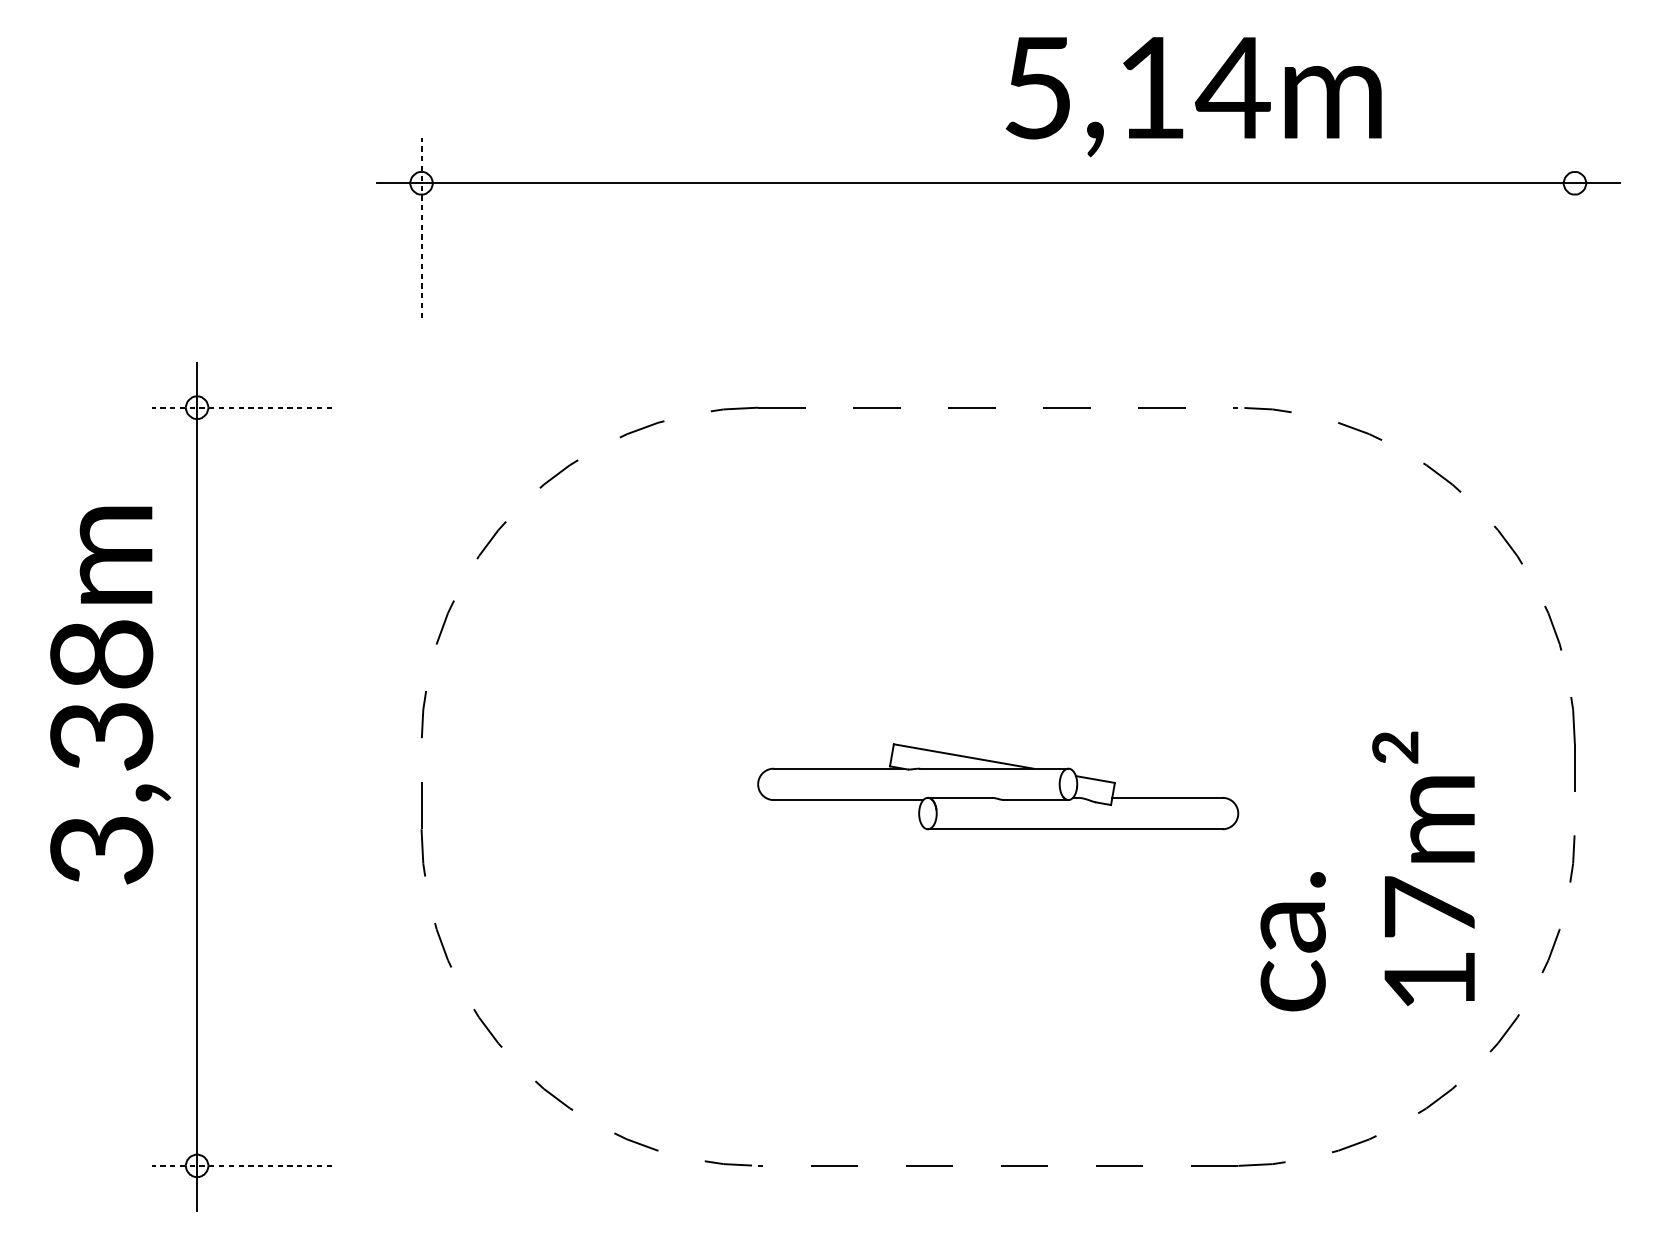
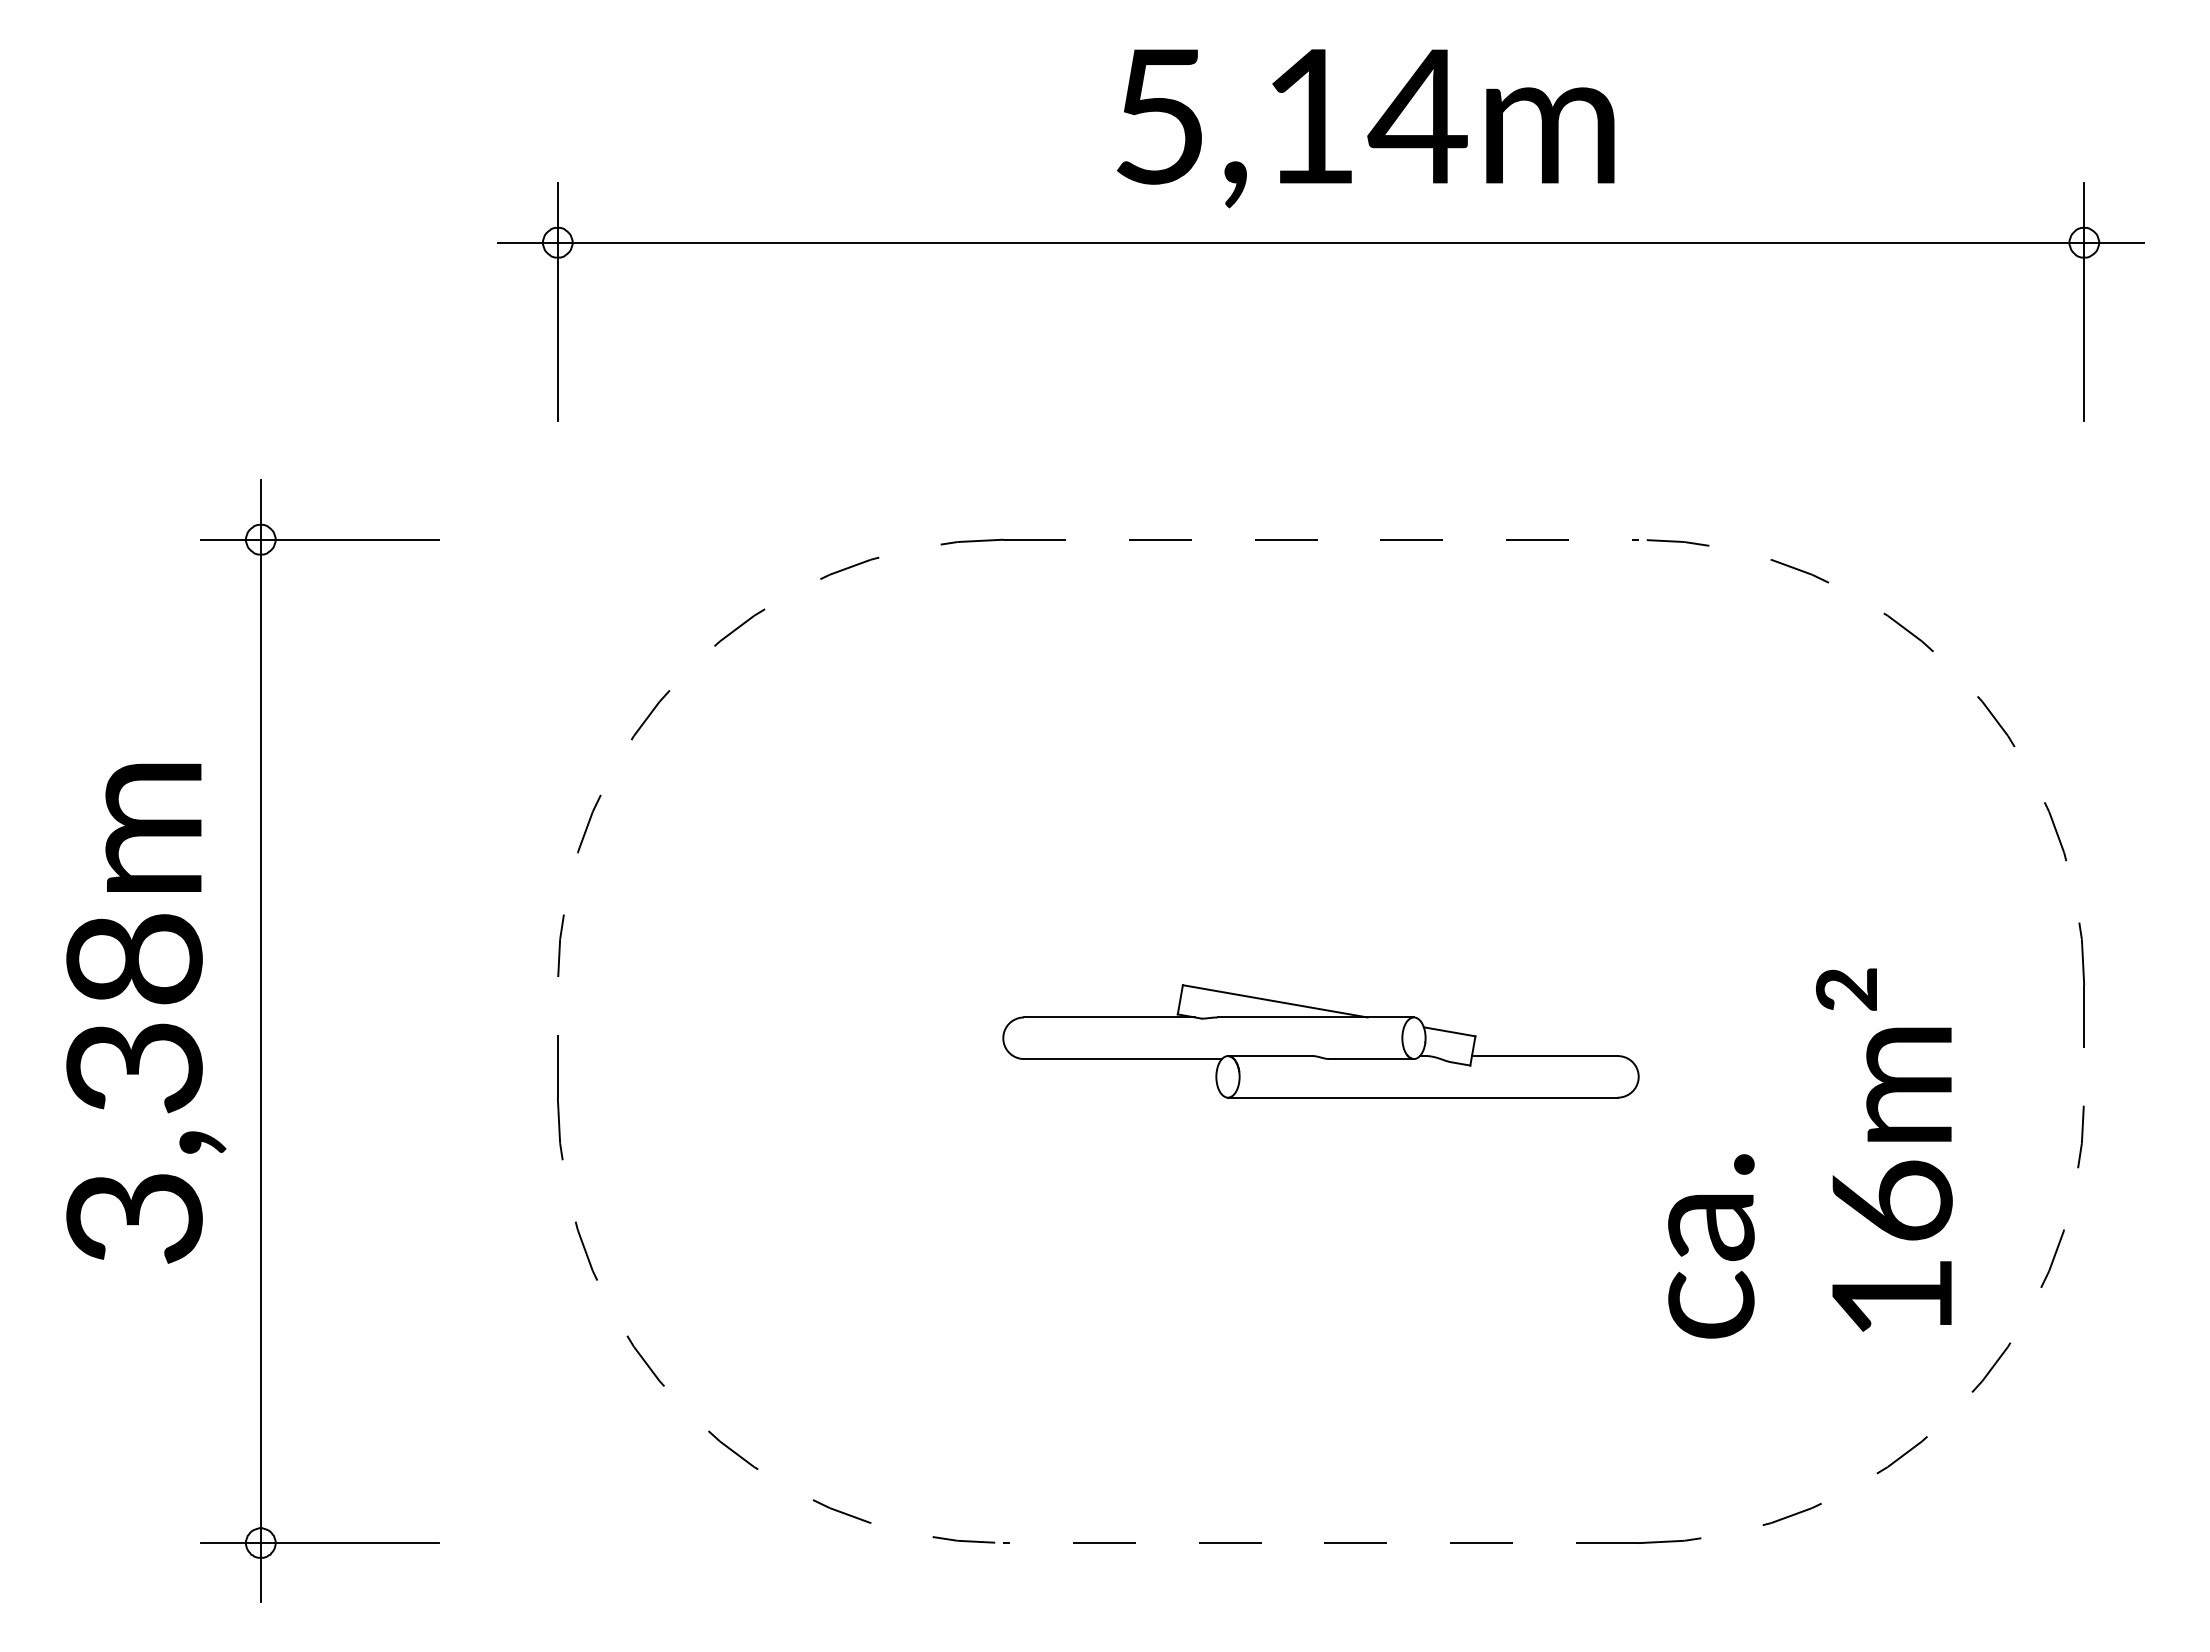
text: (1193, 96) -> (1365, 128), moved
line: (1575, 227) -> (2084, 301), added
line: (421, 228) -> (557, 302), dashed -> solid
line: (242, 407) -> (320, 539), dashed -> solid
text: (110, 695) -> (146, 1013), moved
text: (1430, 906) -> (1892, 1200), 17m² -> 16m²
line: (242, 1165) -> (320, 1542), dashed -> solid

